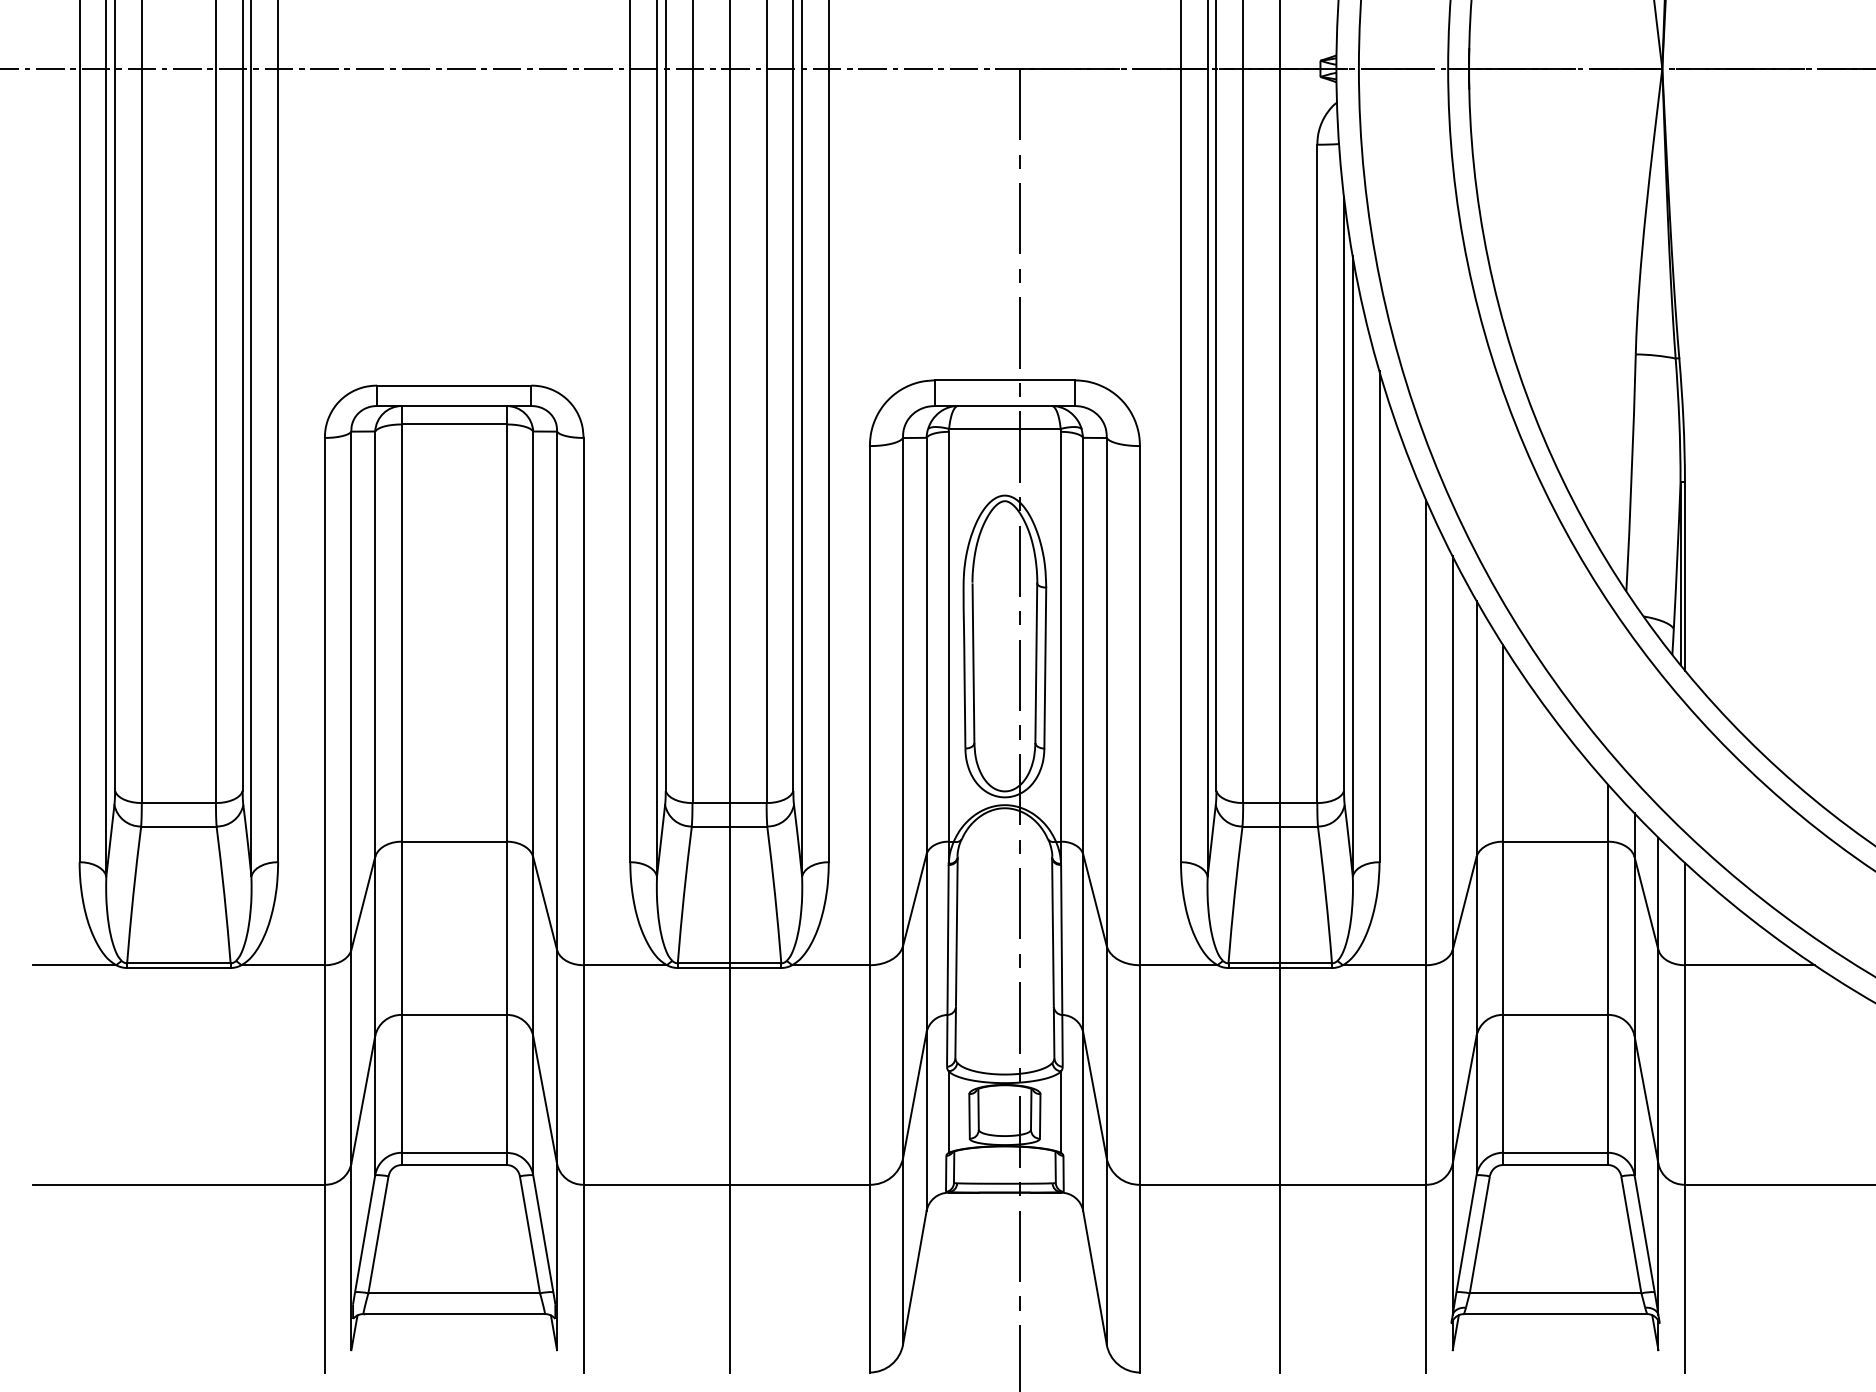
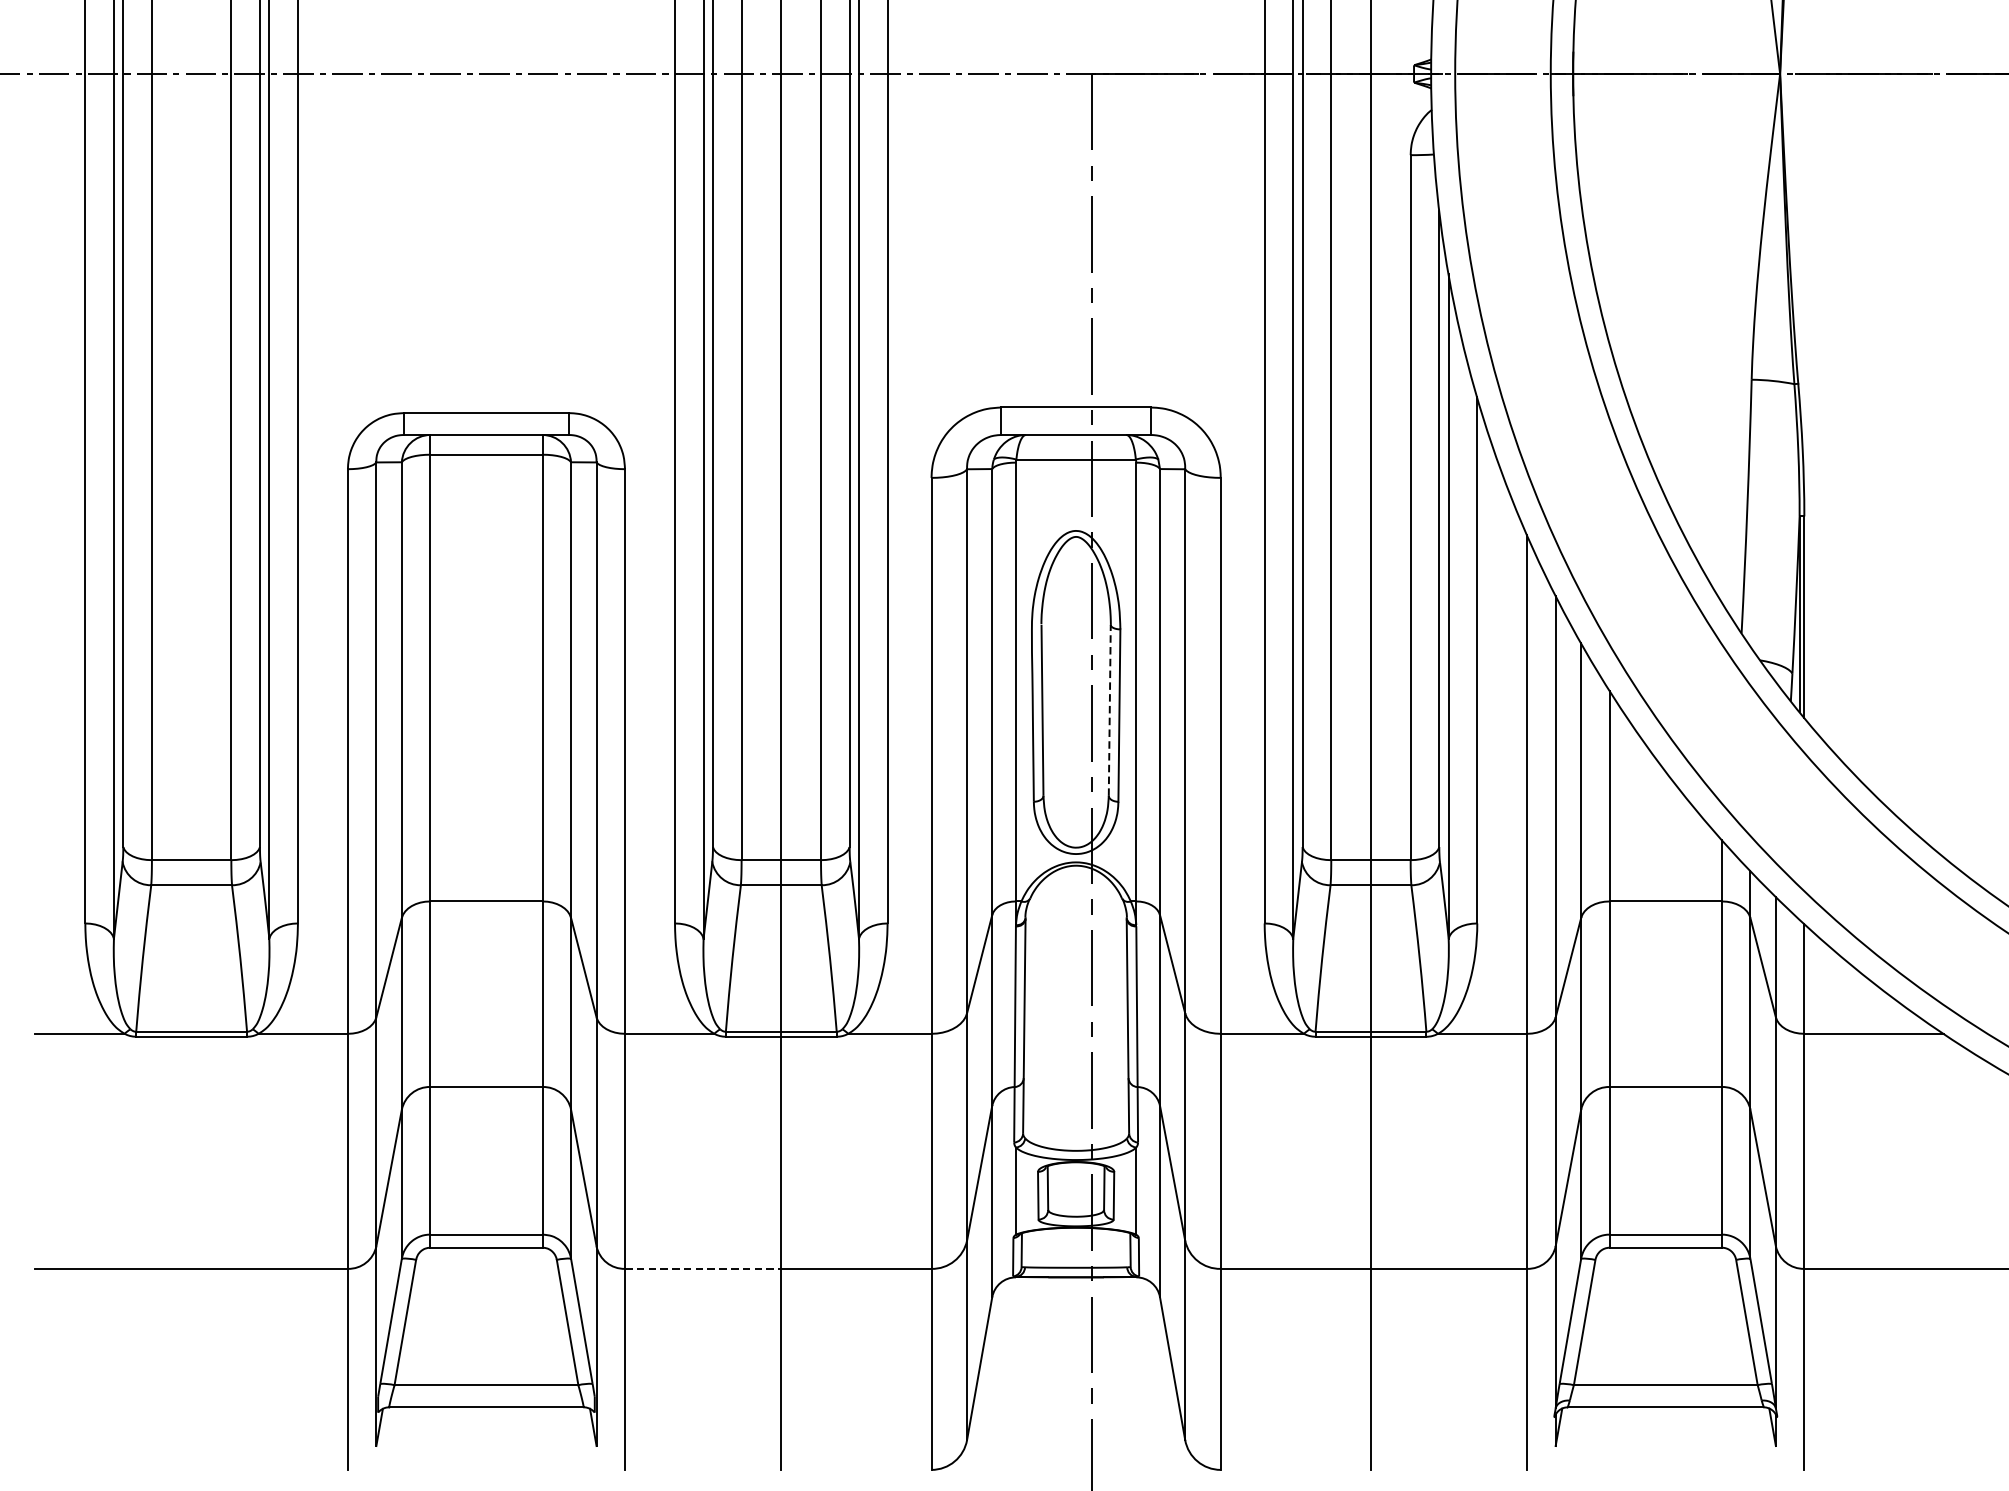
line: (1036, 663) -> (1109, 710), solid -> dashed
line: (656, 1184) -> (703, 1268), solid -> dashed

